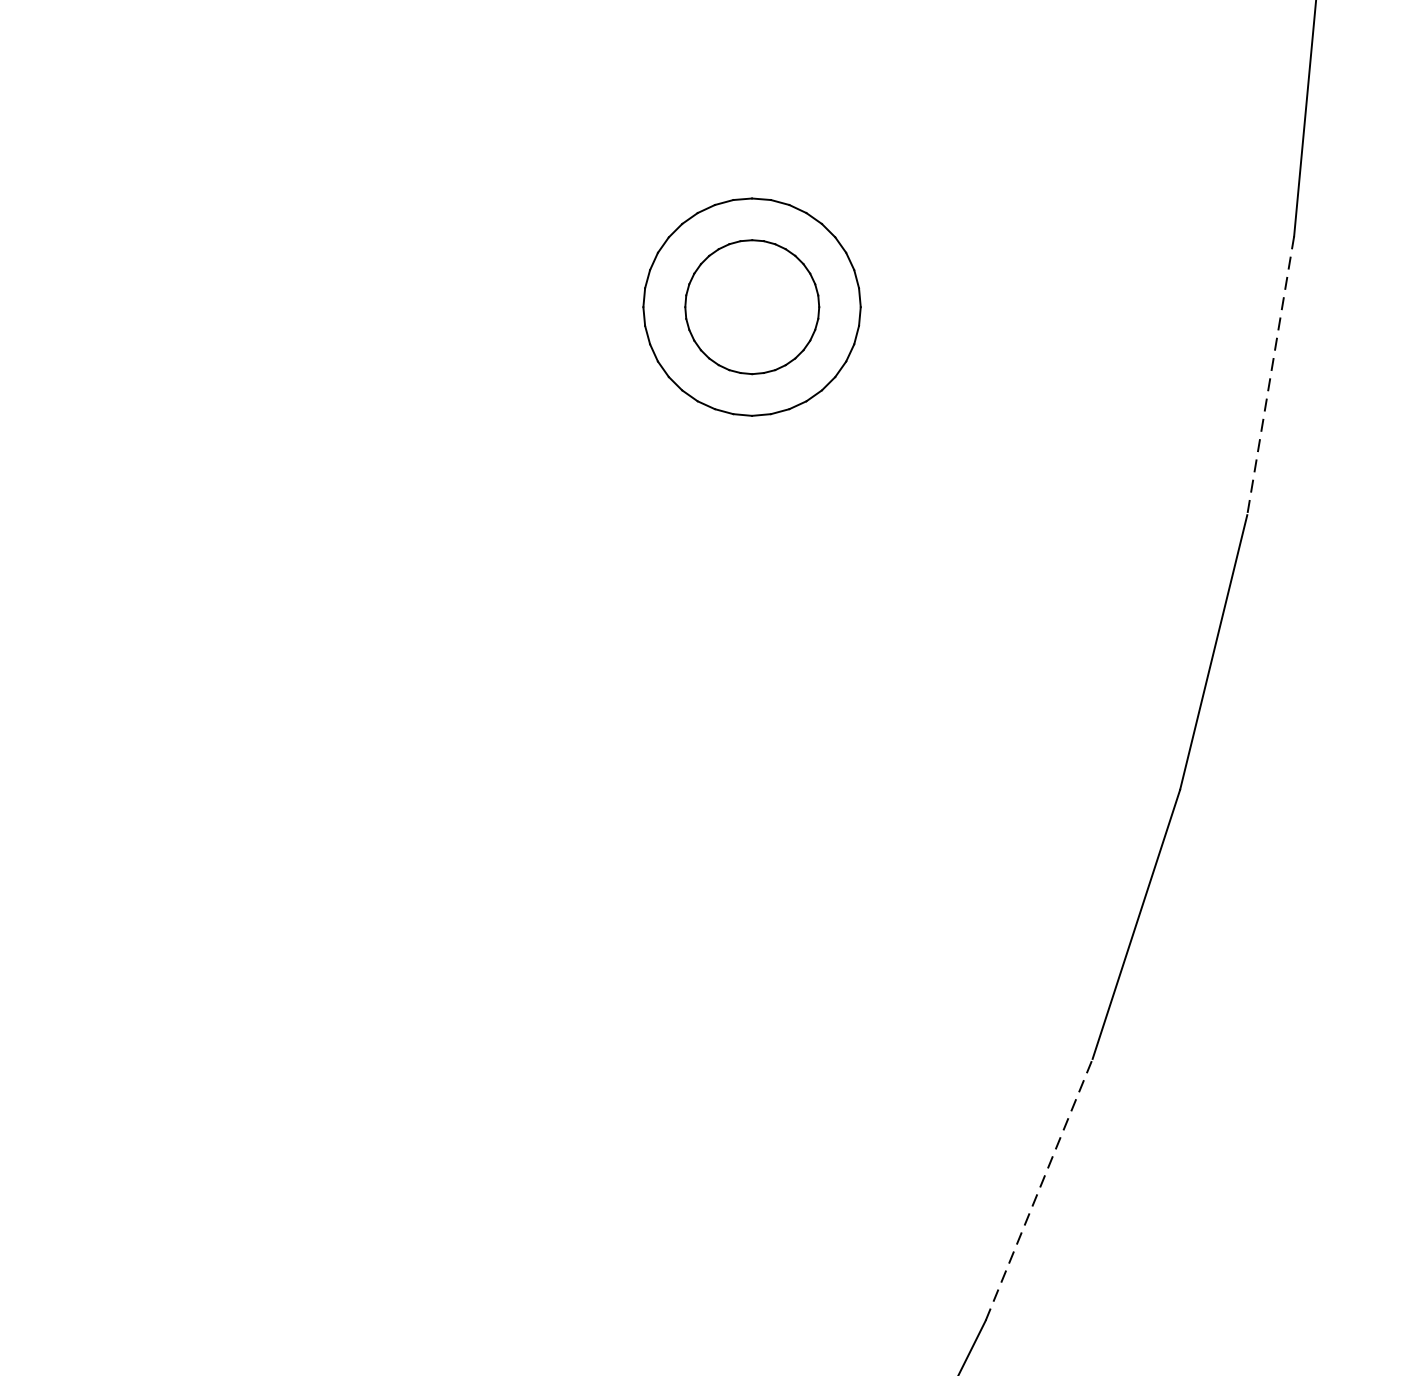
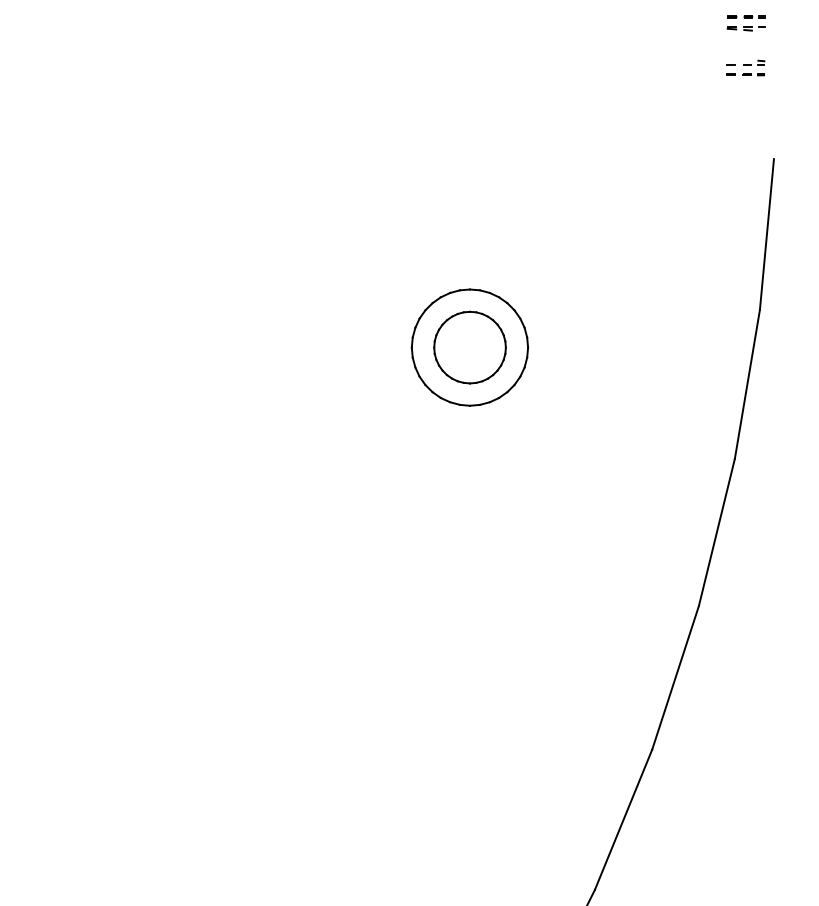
line: (1270, 376) -> (747, 384), dashed -> solid
line: (1039, 1189) -> (623, 819), dashed -> solid

